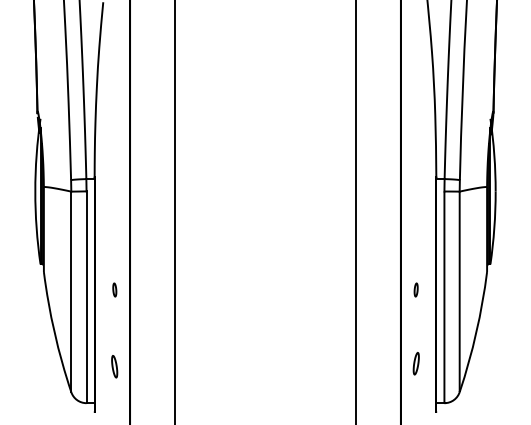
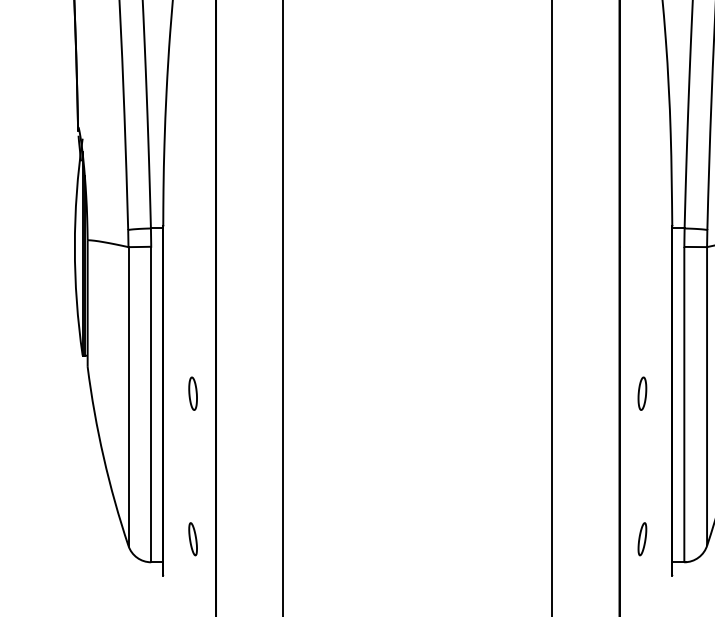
part: (114, 289) -> (192, 392), size x1.67
part: (415, 289) -> (641, 392), size x1.67
part: (415, 363) -> (641, 538), moved
part: (114, 366) -> (192, 538), moved

